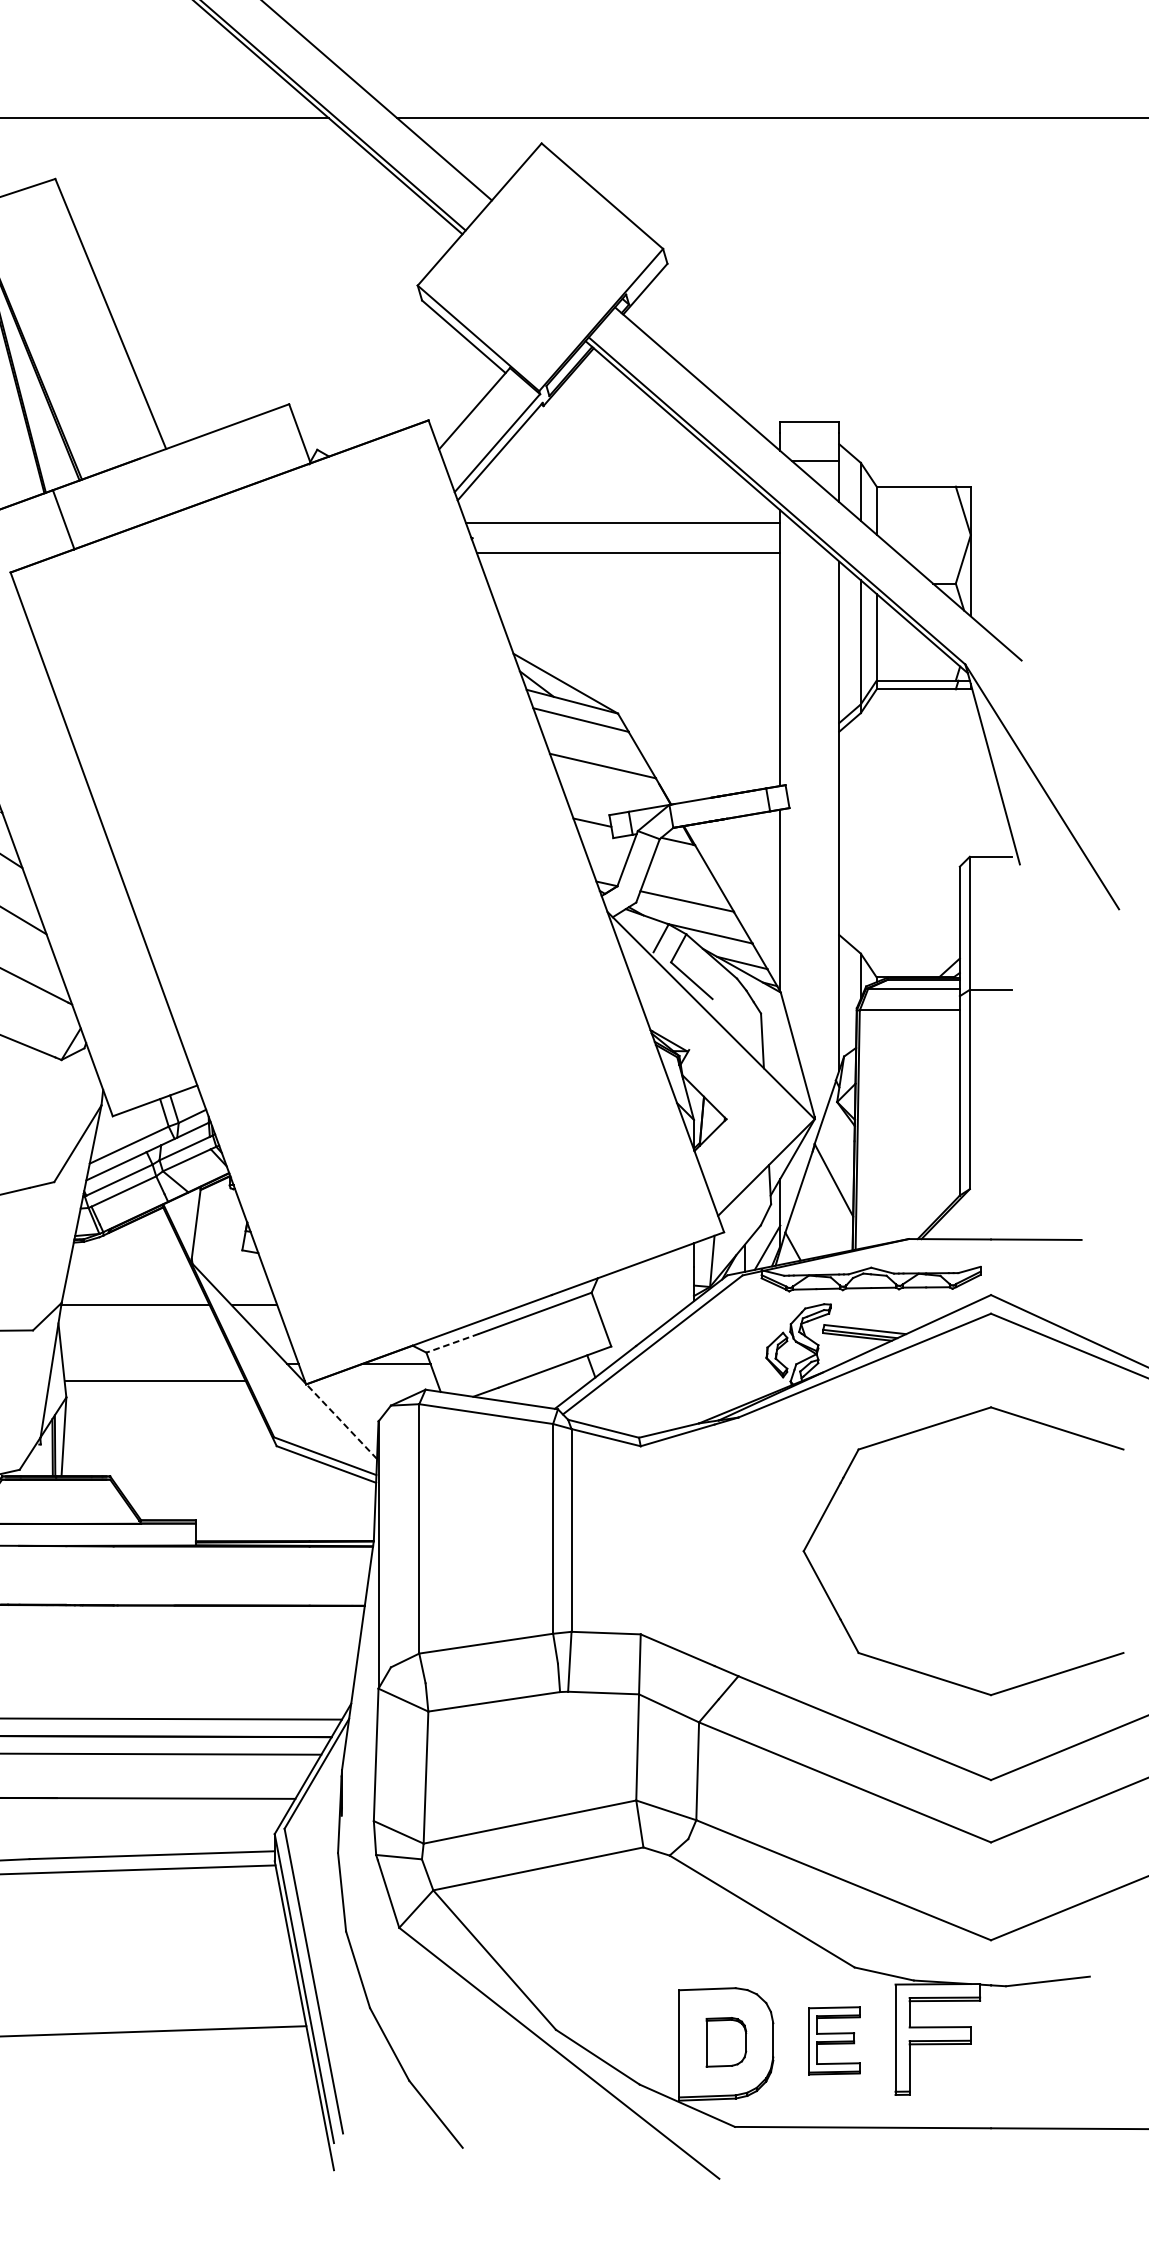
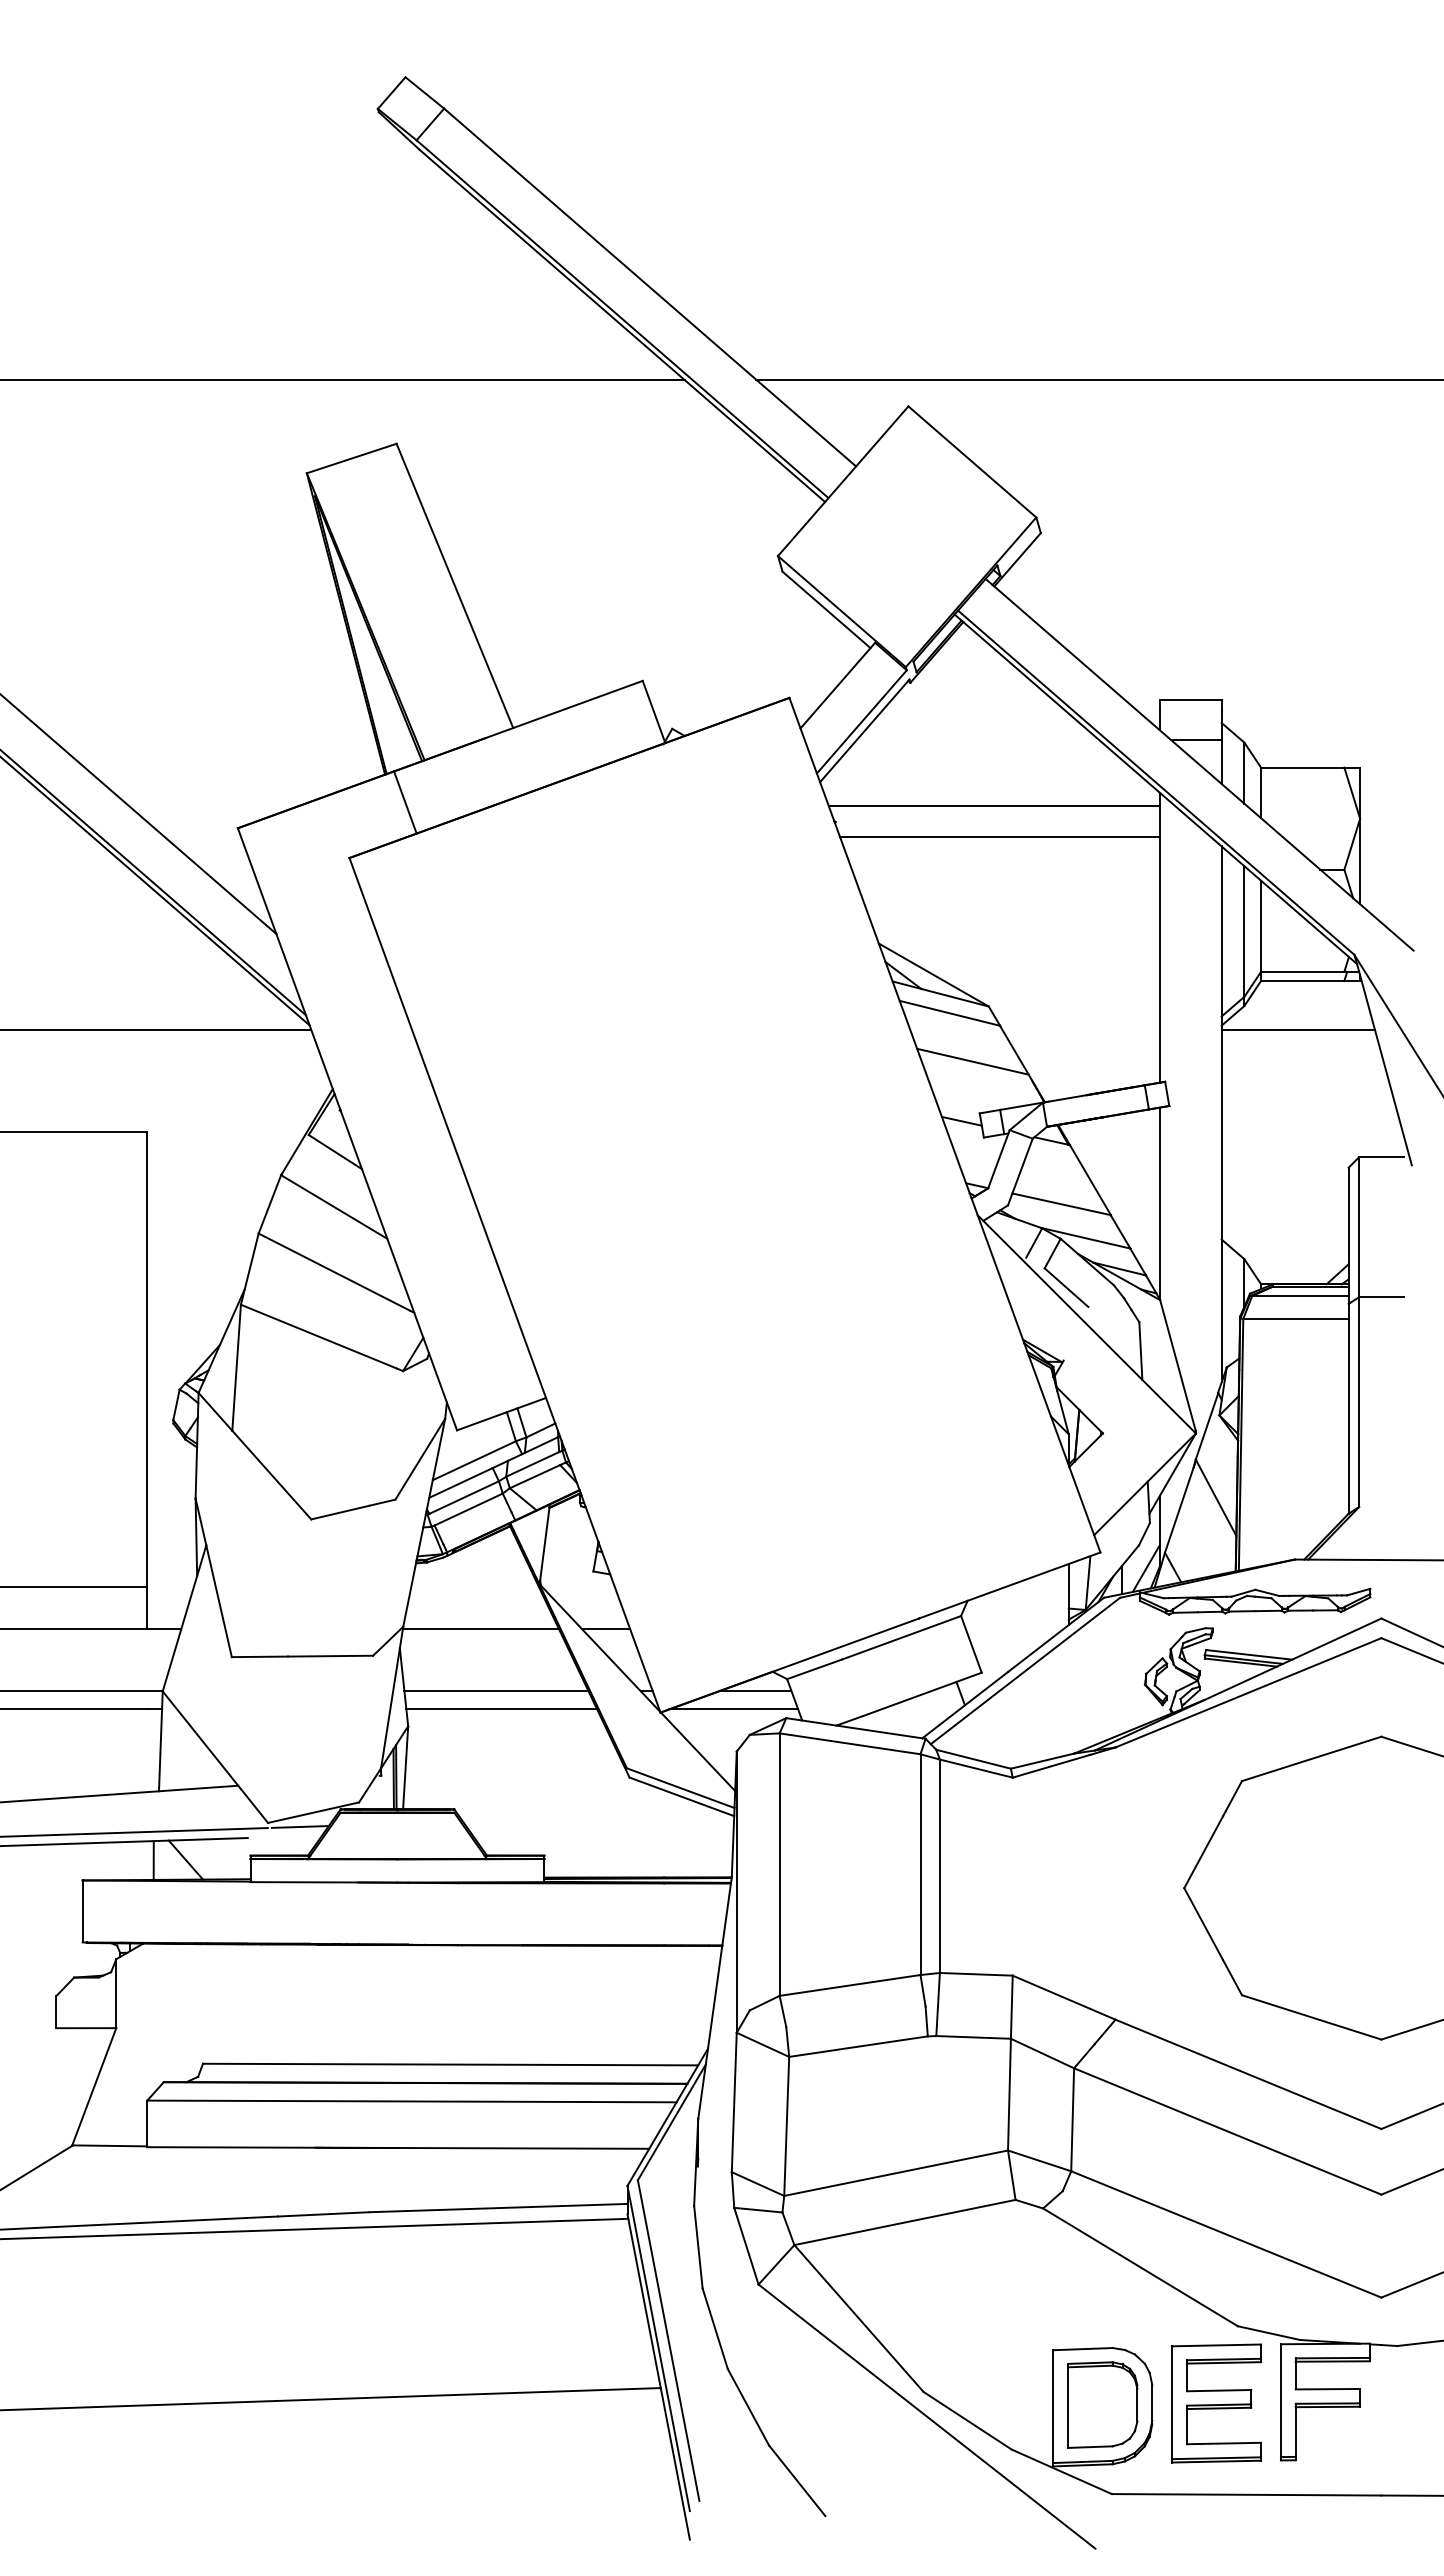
line: (912, 736) -> (1298, 1030), added
line: (452, 1343) -> (814, 1669), dashed -> solid
line: (150, 1364) -> (496, 1691), added
line: (375, 1381) -> (733, 1709), added
line: (341, 1421) -> (697, 1751), dashed -> solid
part: (834, 2040) -> (1216, 2403), size x1.67
part: (726, 2041) -> (1102, 2404), size x1.67

